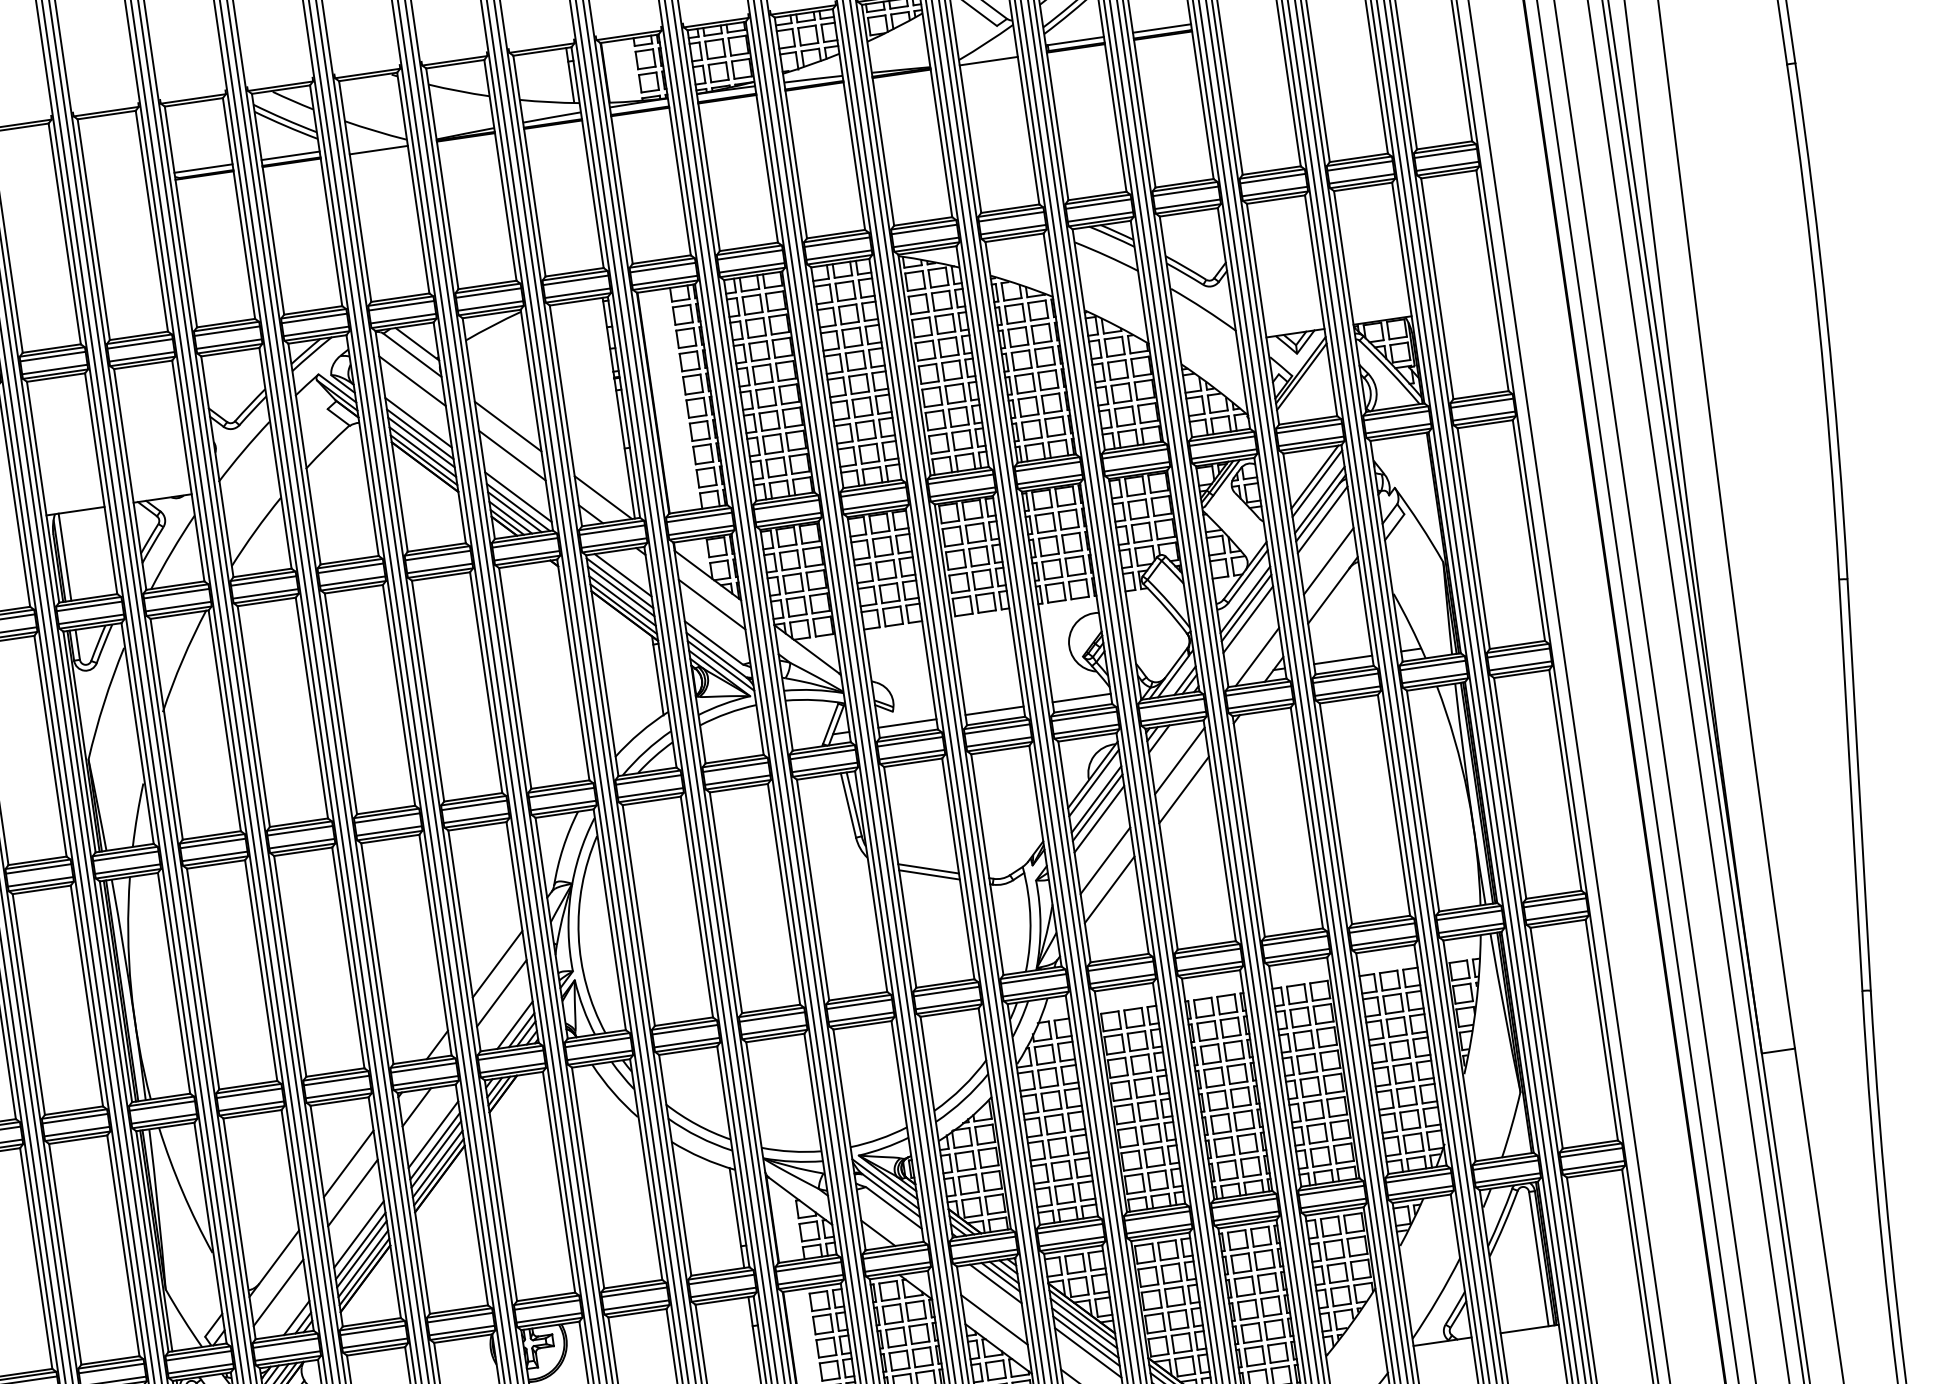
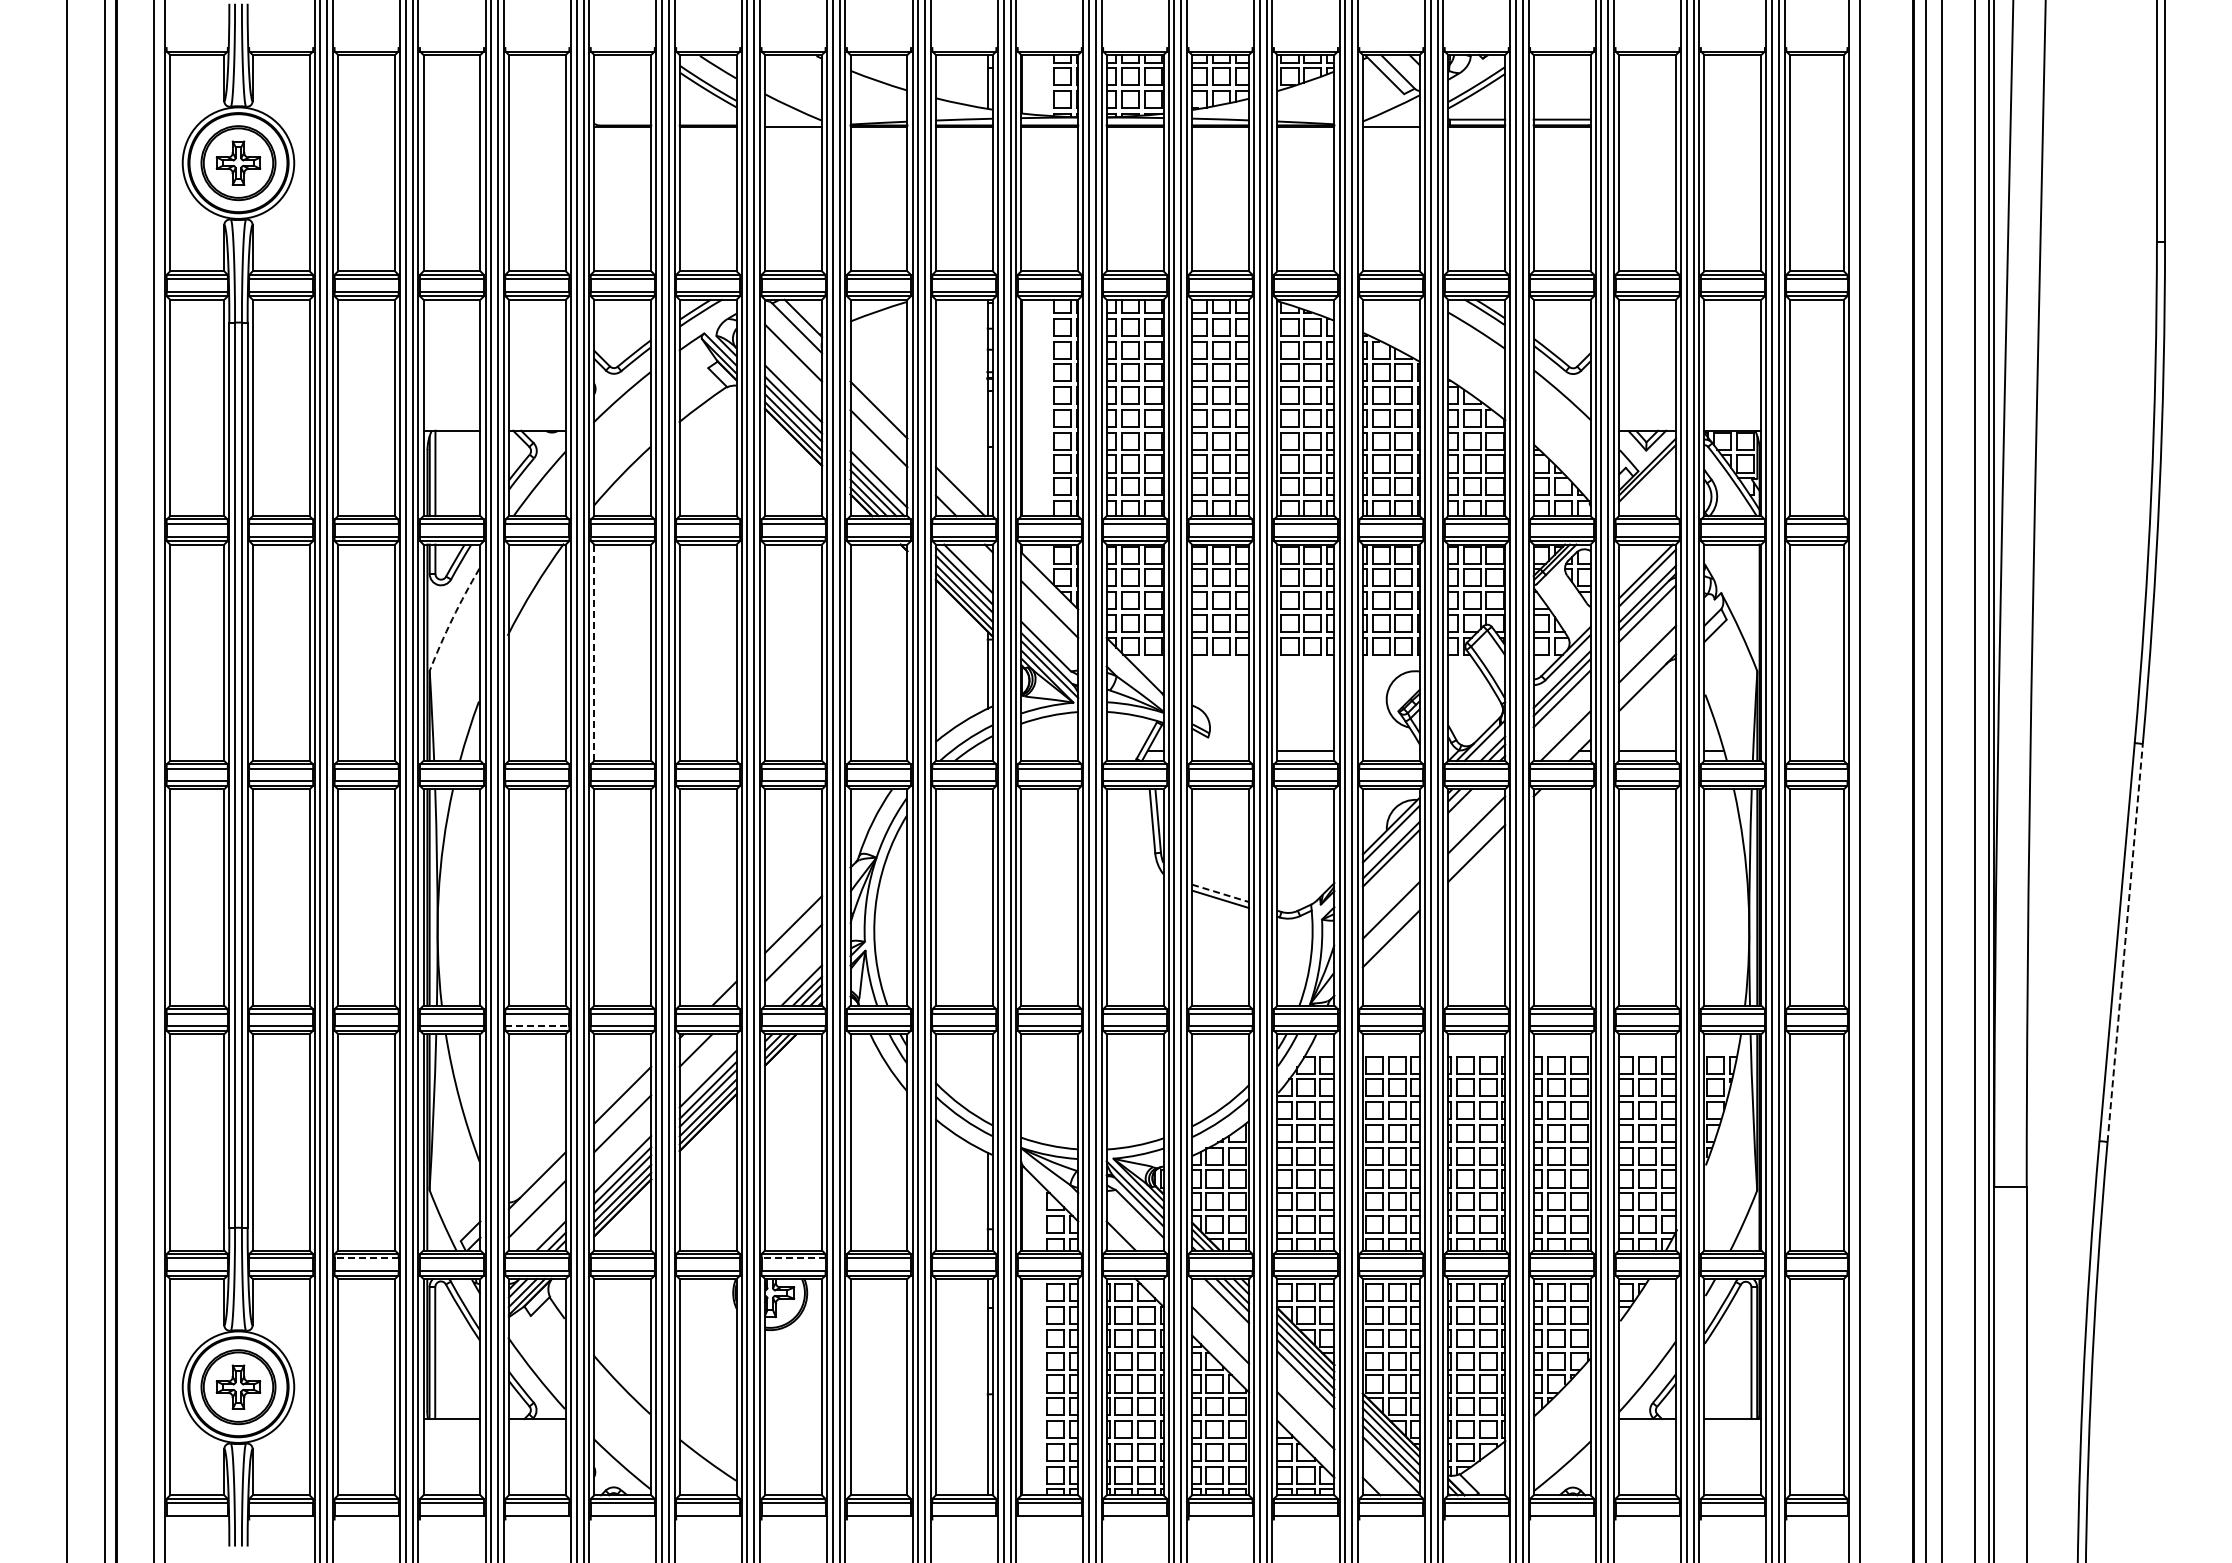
line: (289, 155) -> (707, 119), removed
line: (203, 168) -> (622, 119), removed
line: (1080, 697) -> (1390, 750), removed
arc: (104, 702) -> (452, 618), solid -> dashed
line: (253, 716) -> (594, 652), solid -> dashed
line: (907, 723) -> (1220, 750), removed
line: (1859, 785) -> (2125, 943), solid -> dashed
line: (1098, 819) -> (1390, 869), removed
line: (928, 869) -> (1220, 893), solid -> dashed
line: (251, 1106) -> (537, 1026), solid -> dashed
line: (547, 1305) -> (793, 1258), solid -> dashed
line: (111, 1368) -> (366, 1258), solid -> dashed

